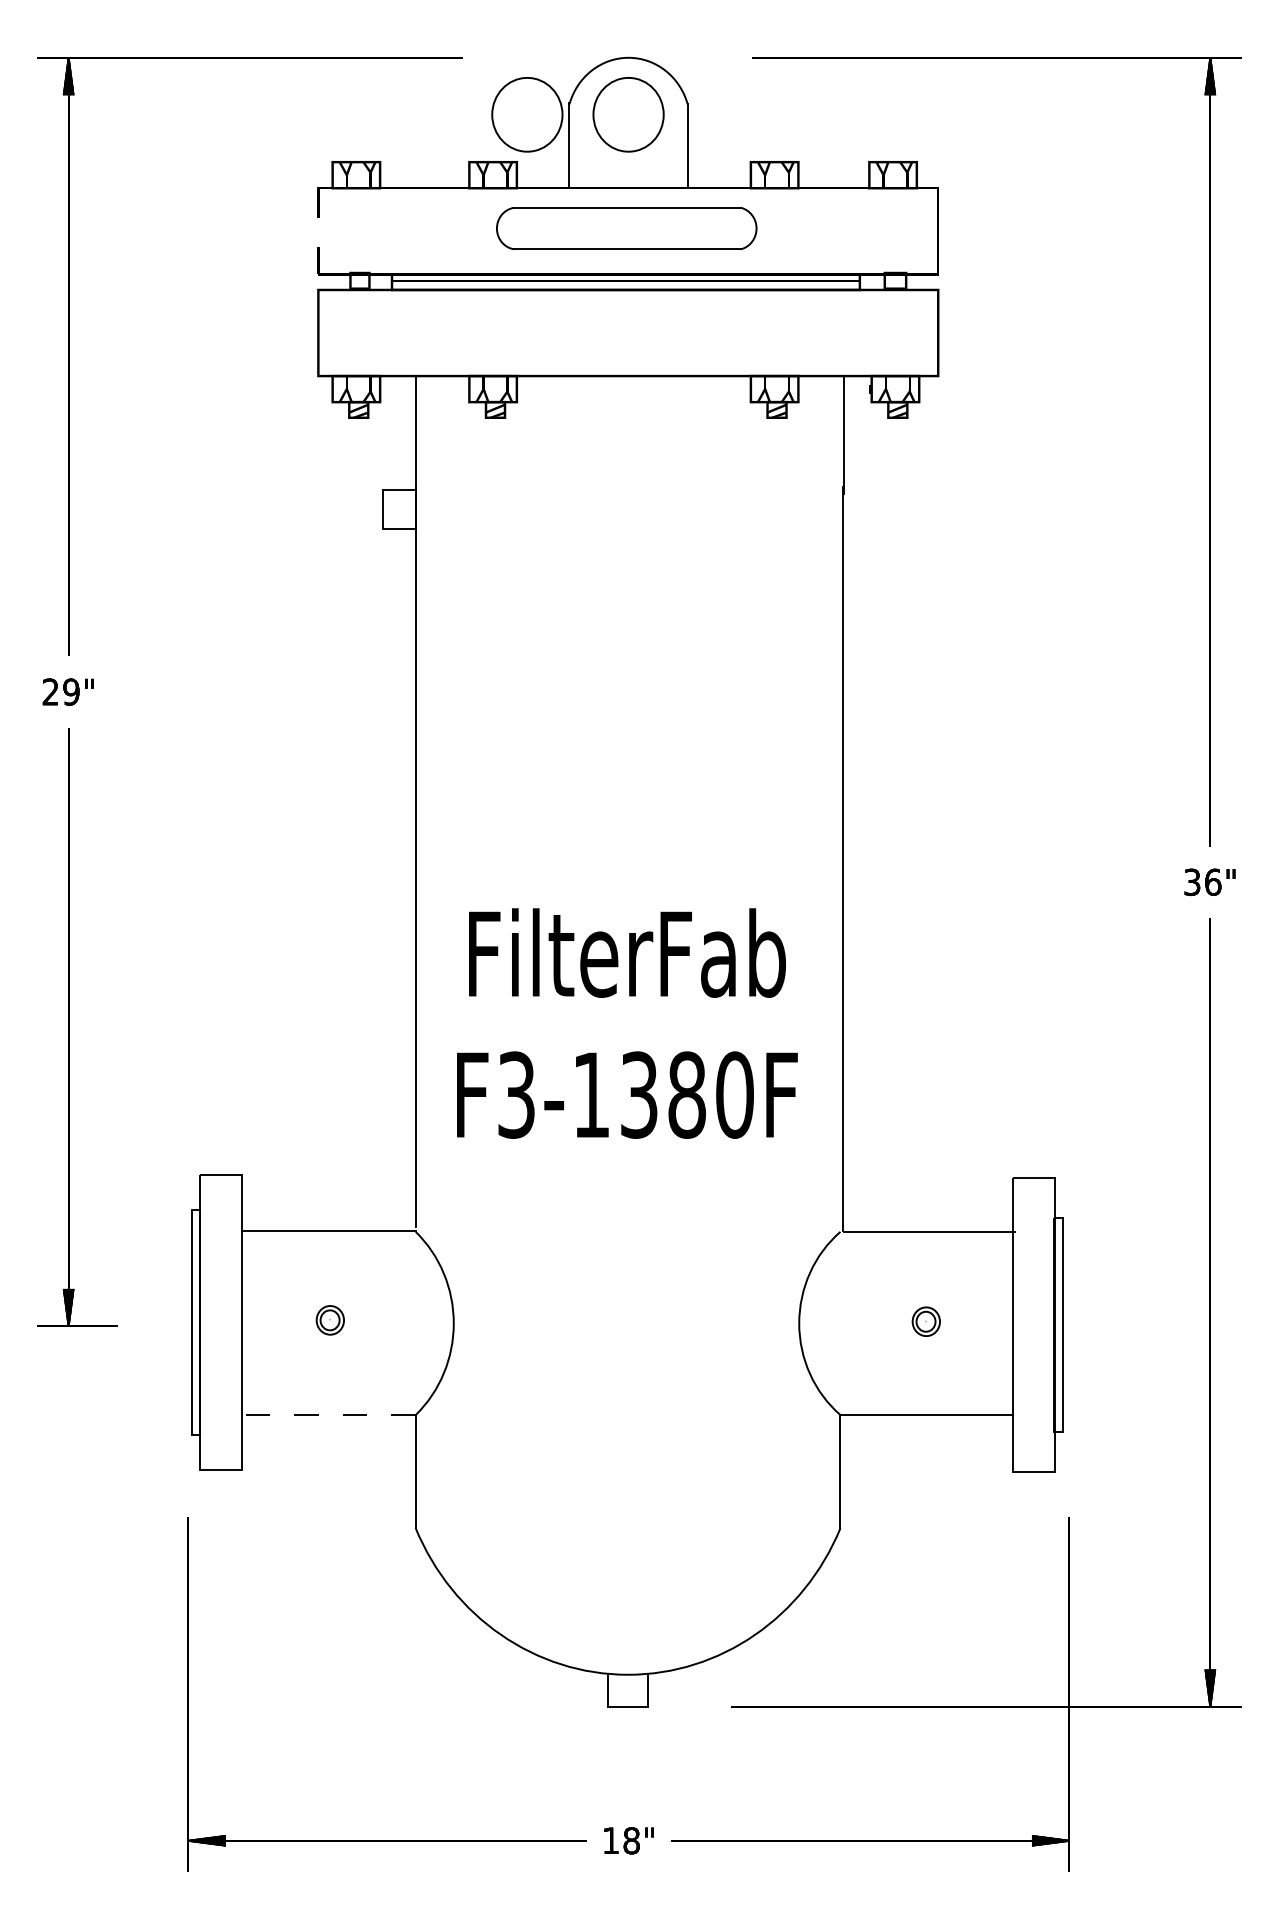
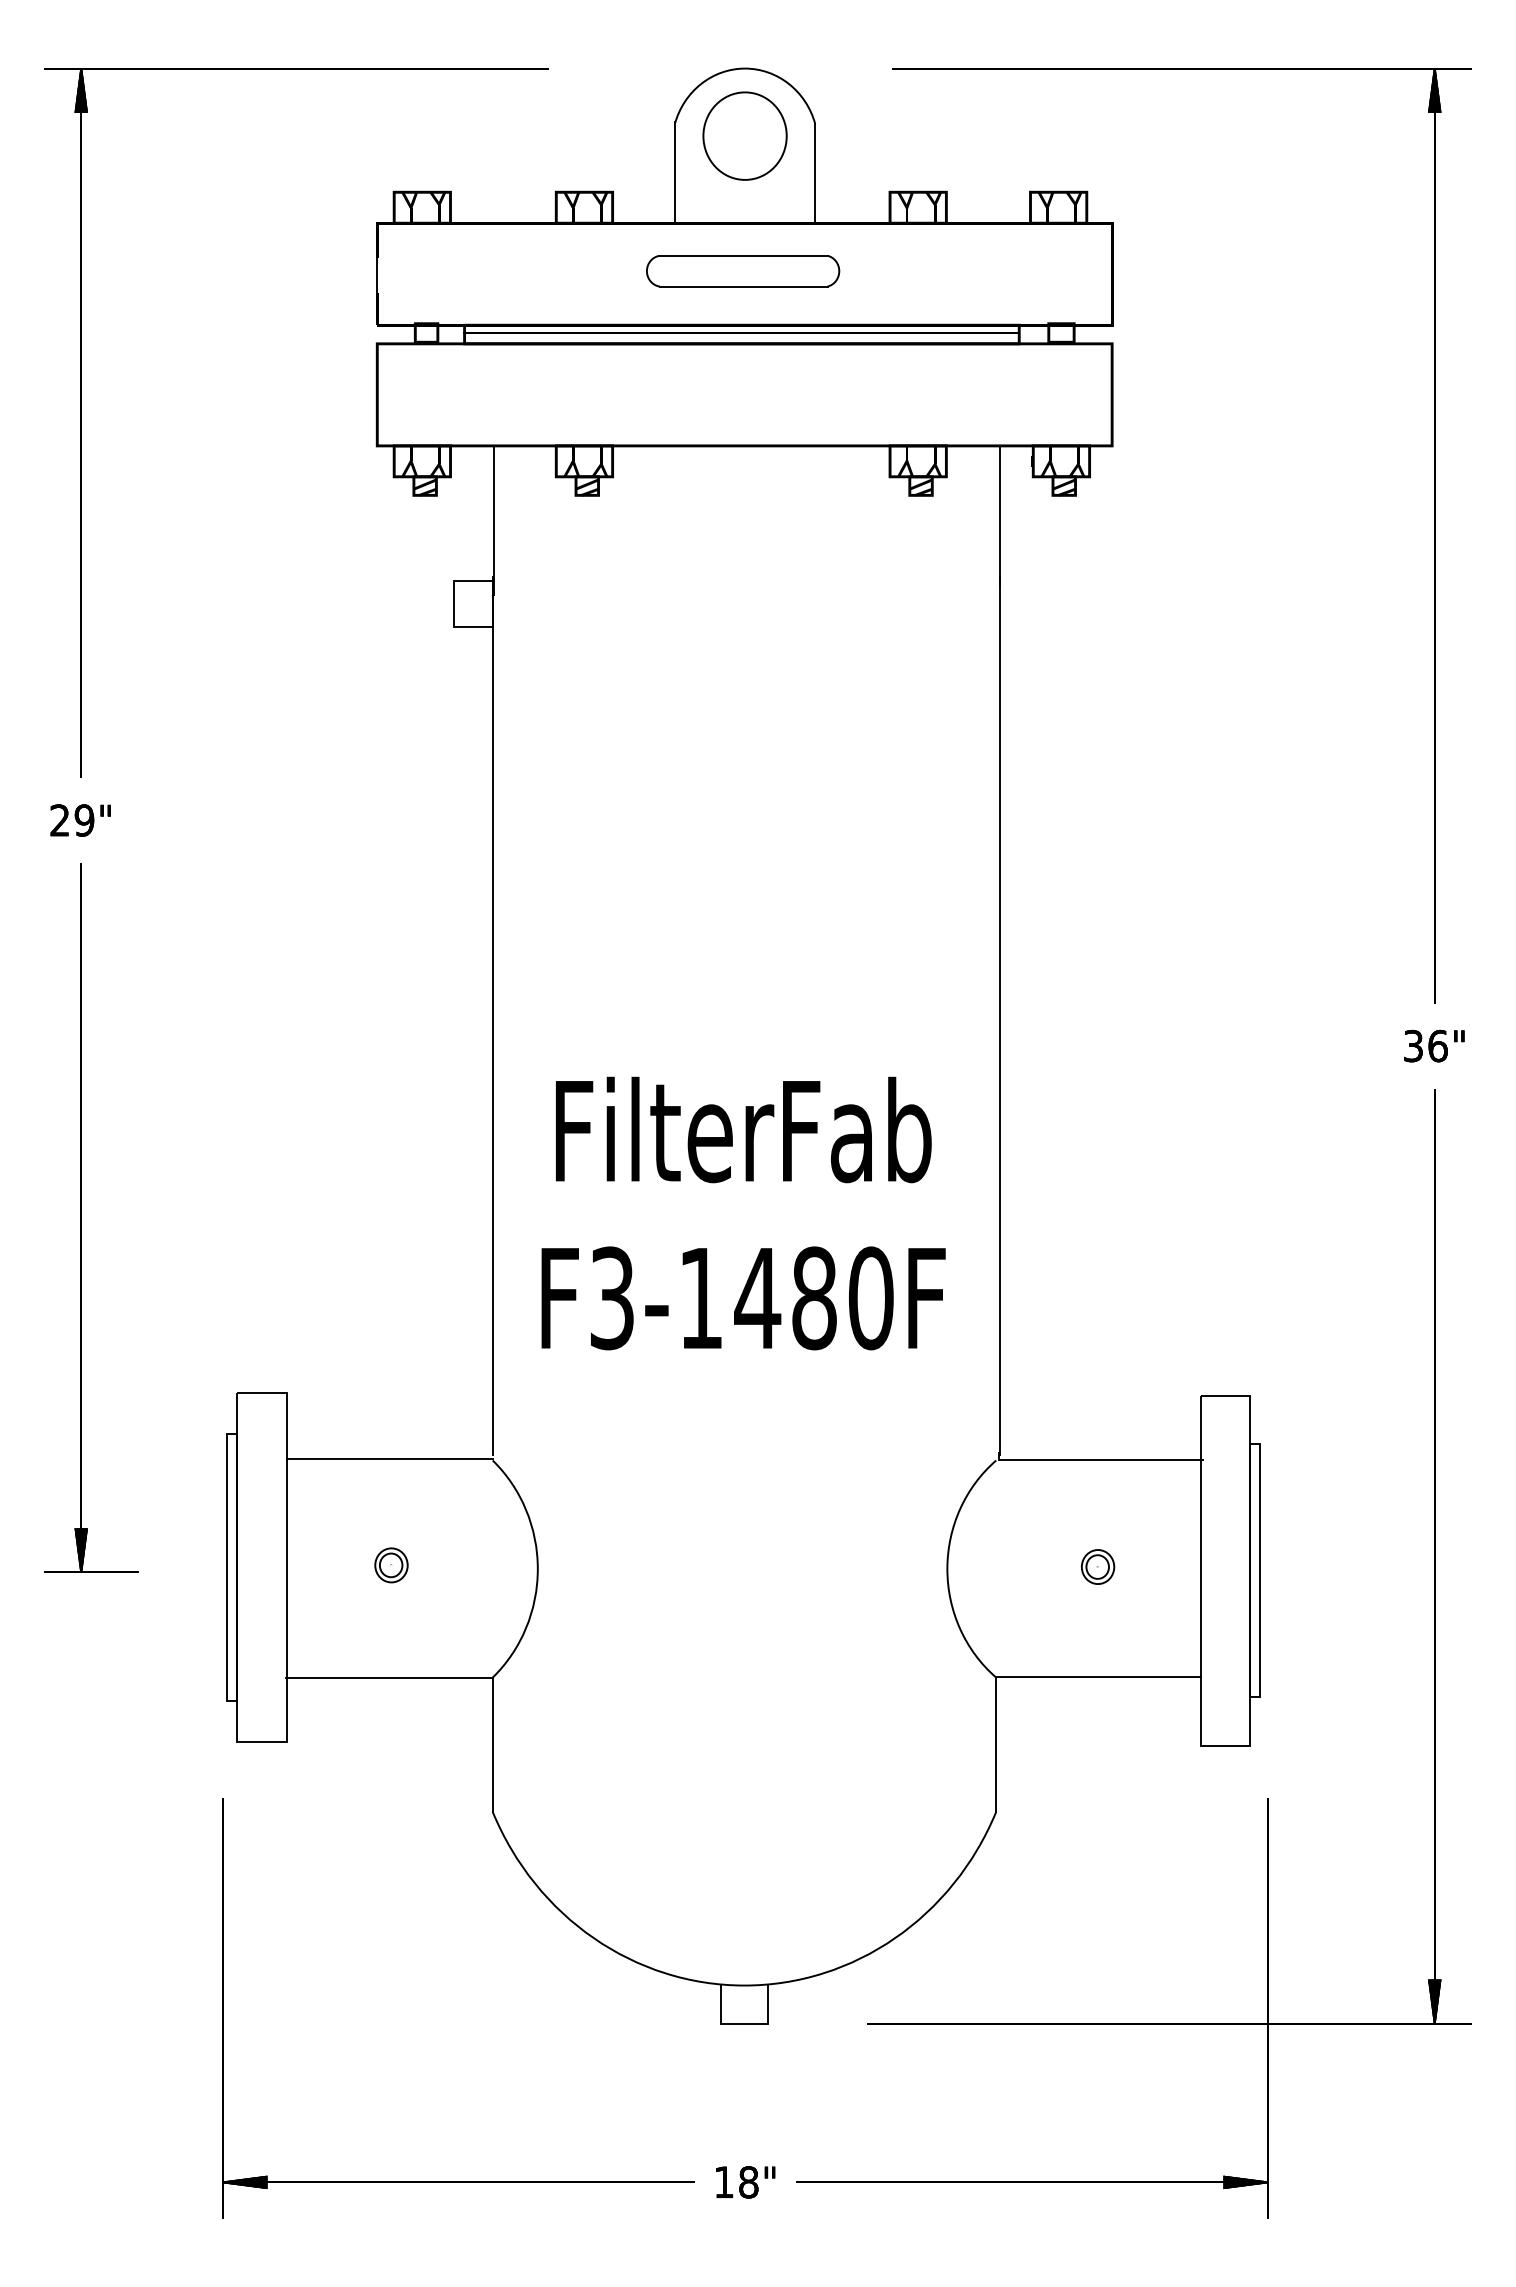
part: (526, 114) -> (624, 135), removed
part: (627, 228) -> (743, 271), size x0.62
line: (318, 234) -> (377, 277), added
text: (639, 1095) -> (757, 1298), F3-1380F -> F3-1480F
line: (327, 1414) -> (388, 1677), dashed -> solid

